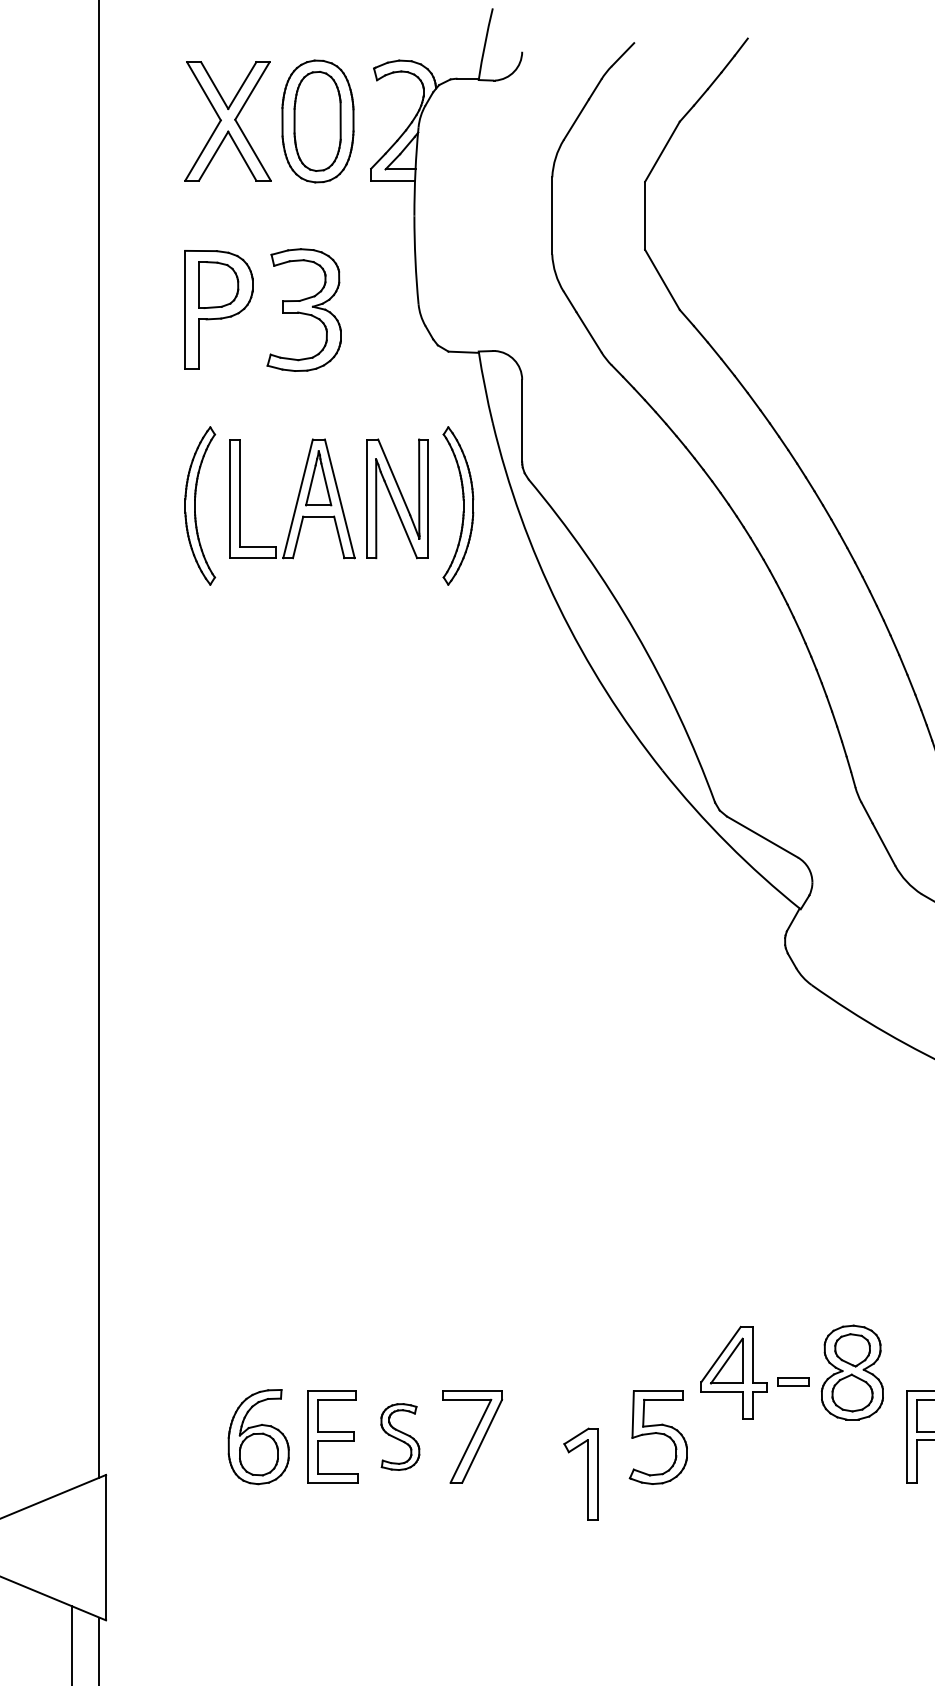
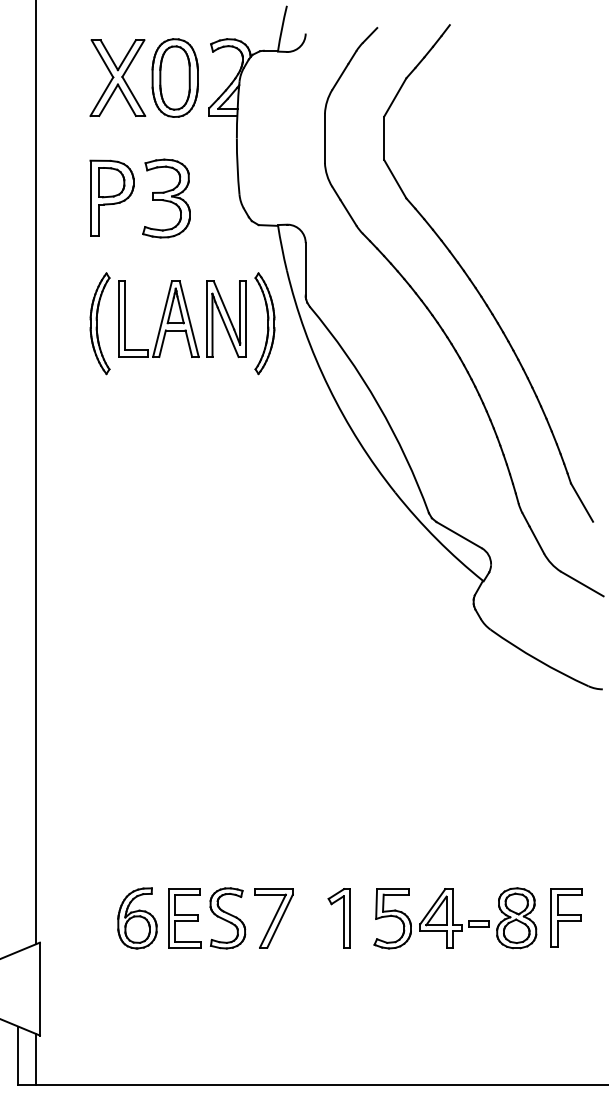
part: (792, 1372) -> (478, 918), moved
part: (399, 1437) -> (227, 918), size x1.43
part: (579, 1474) -> (338, 918), moved

